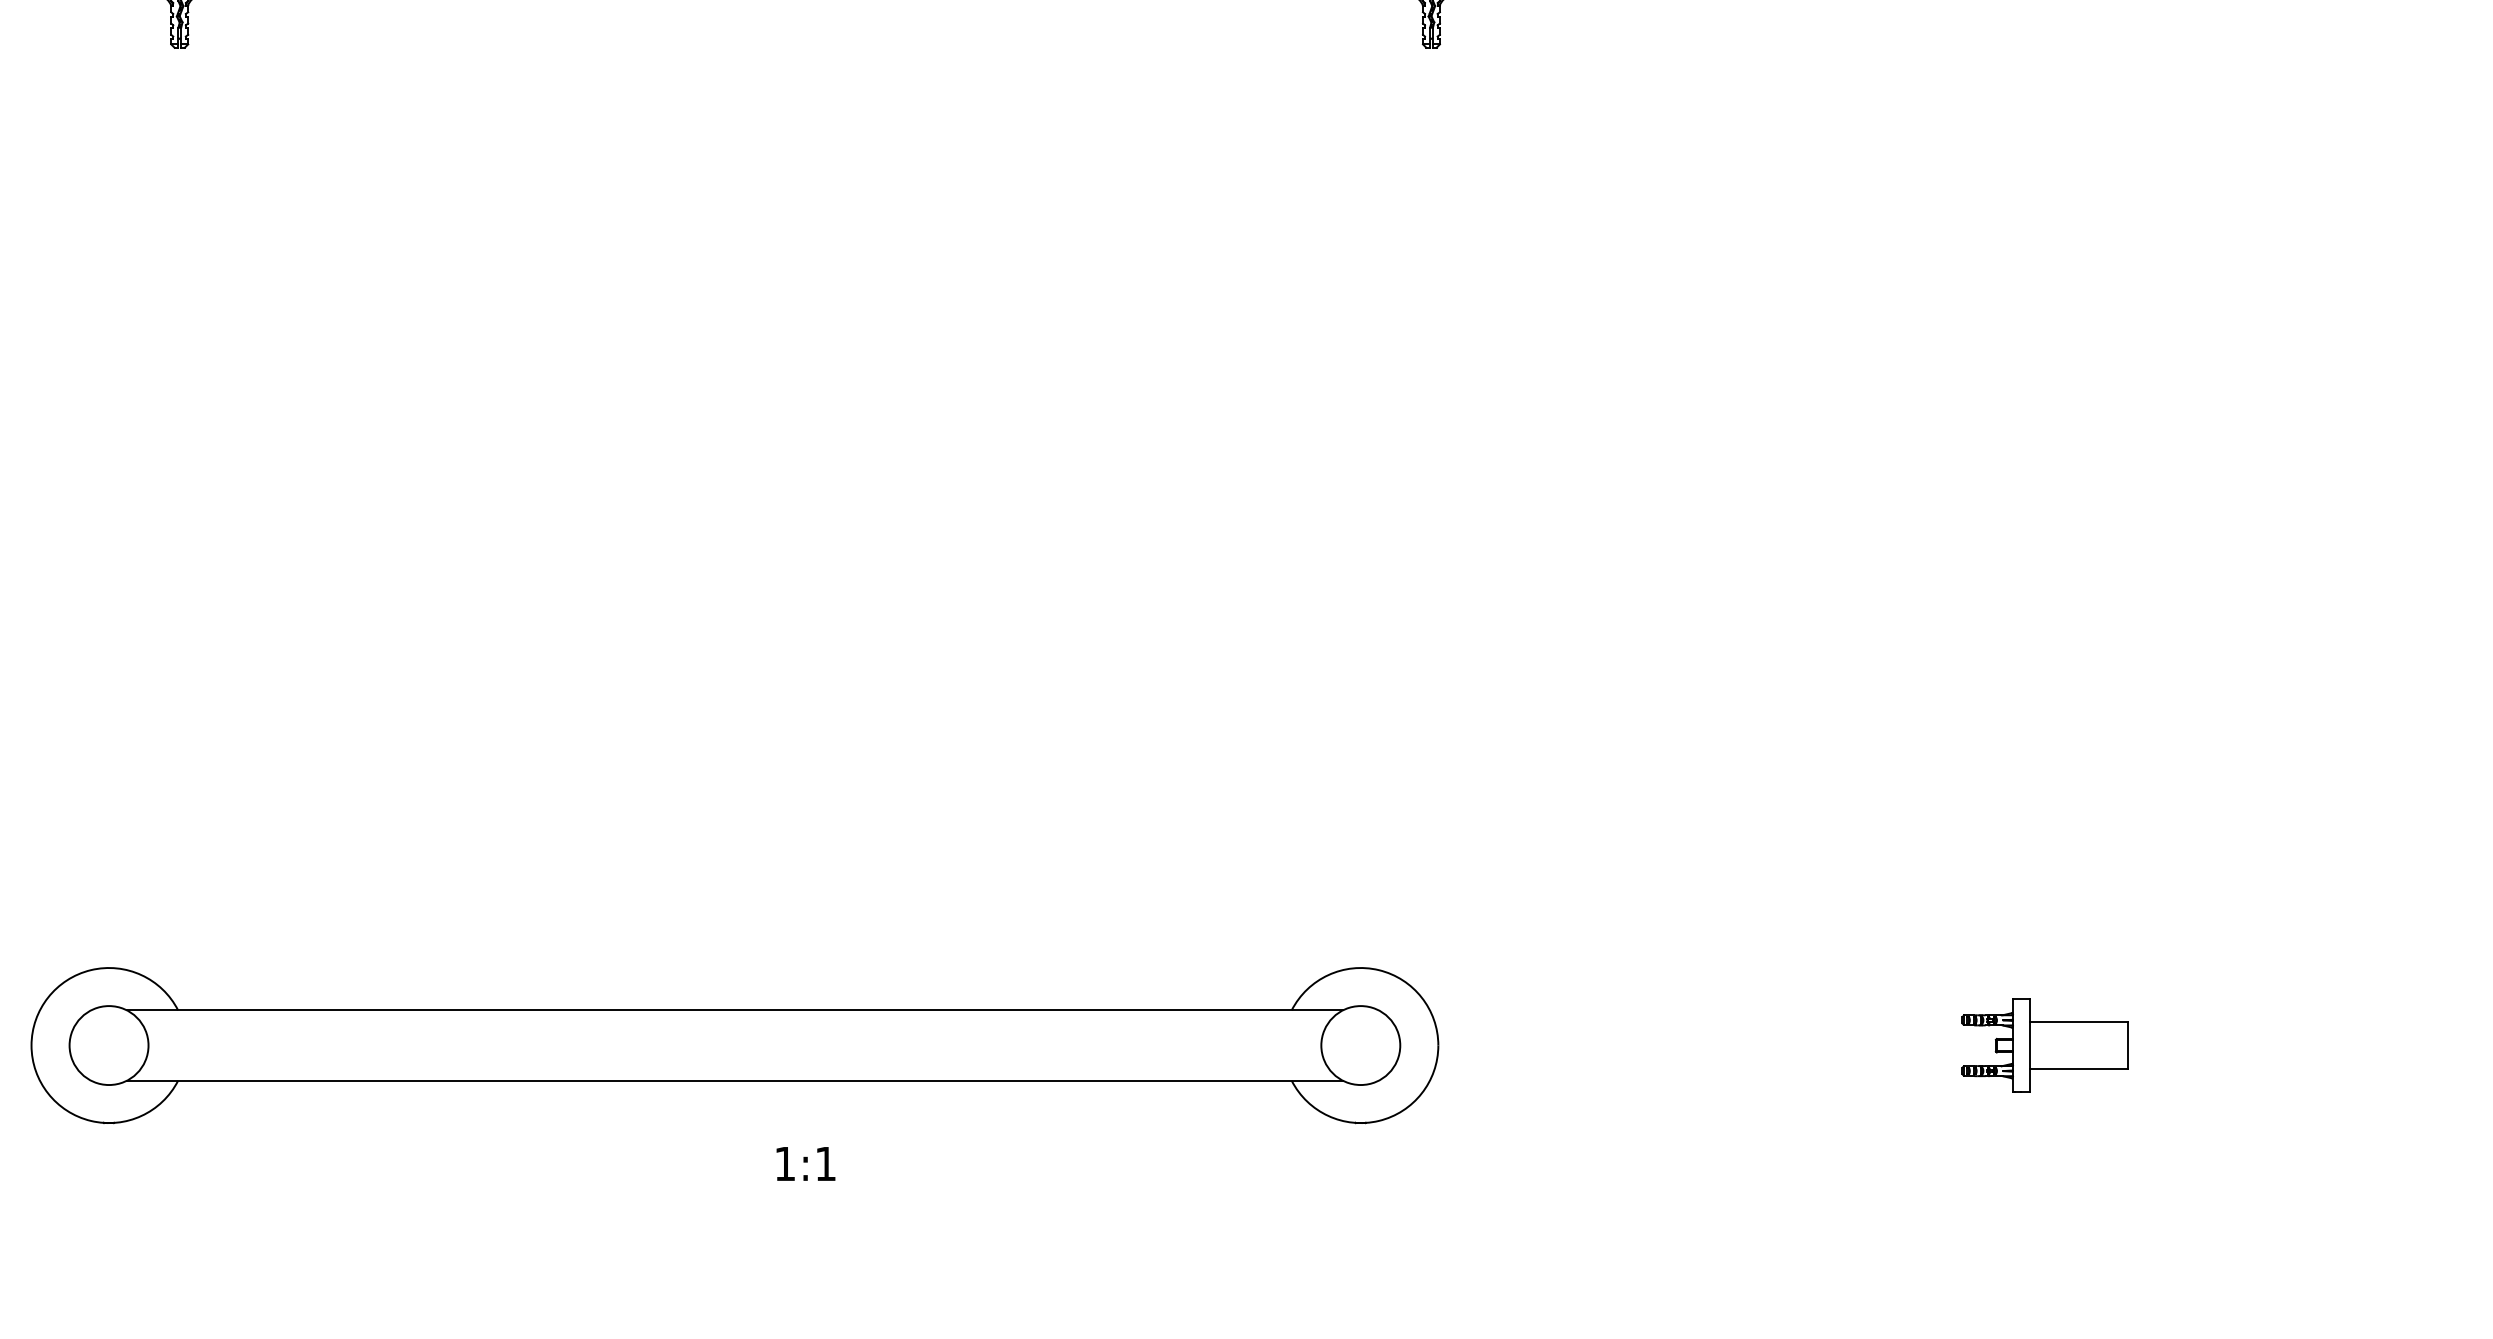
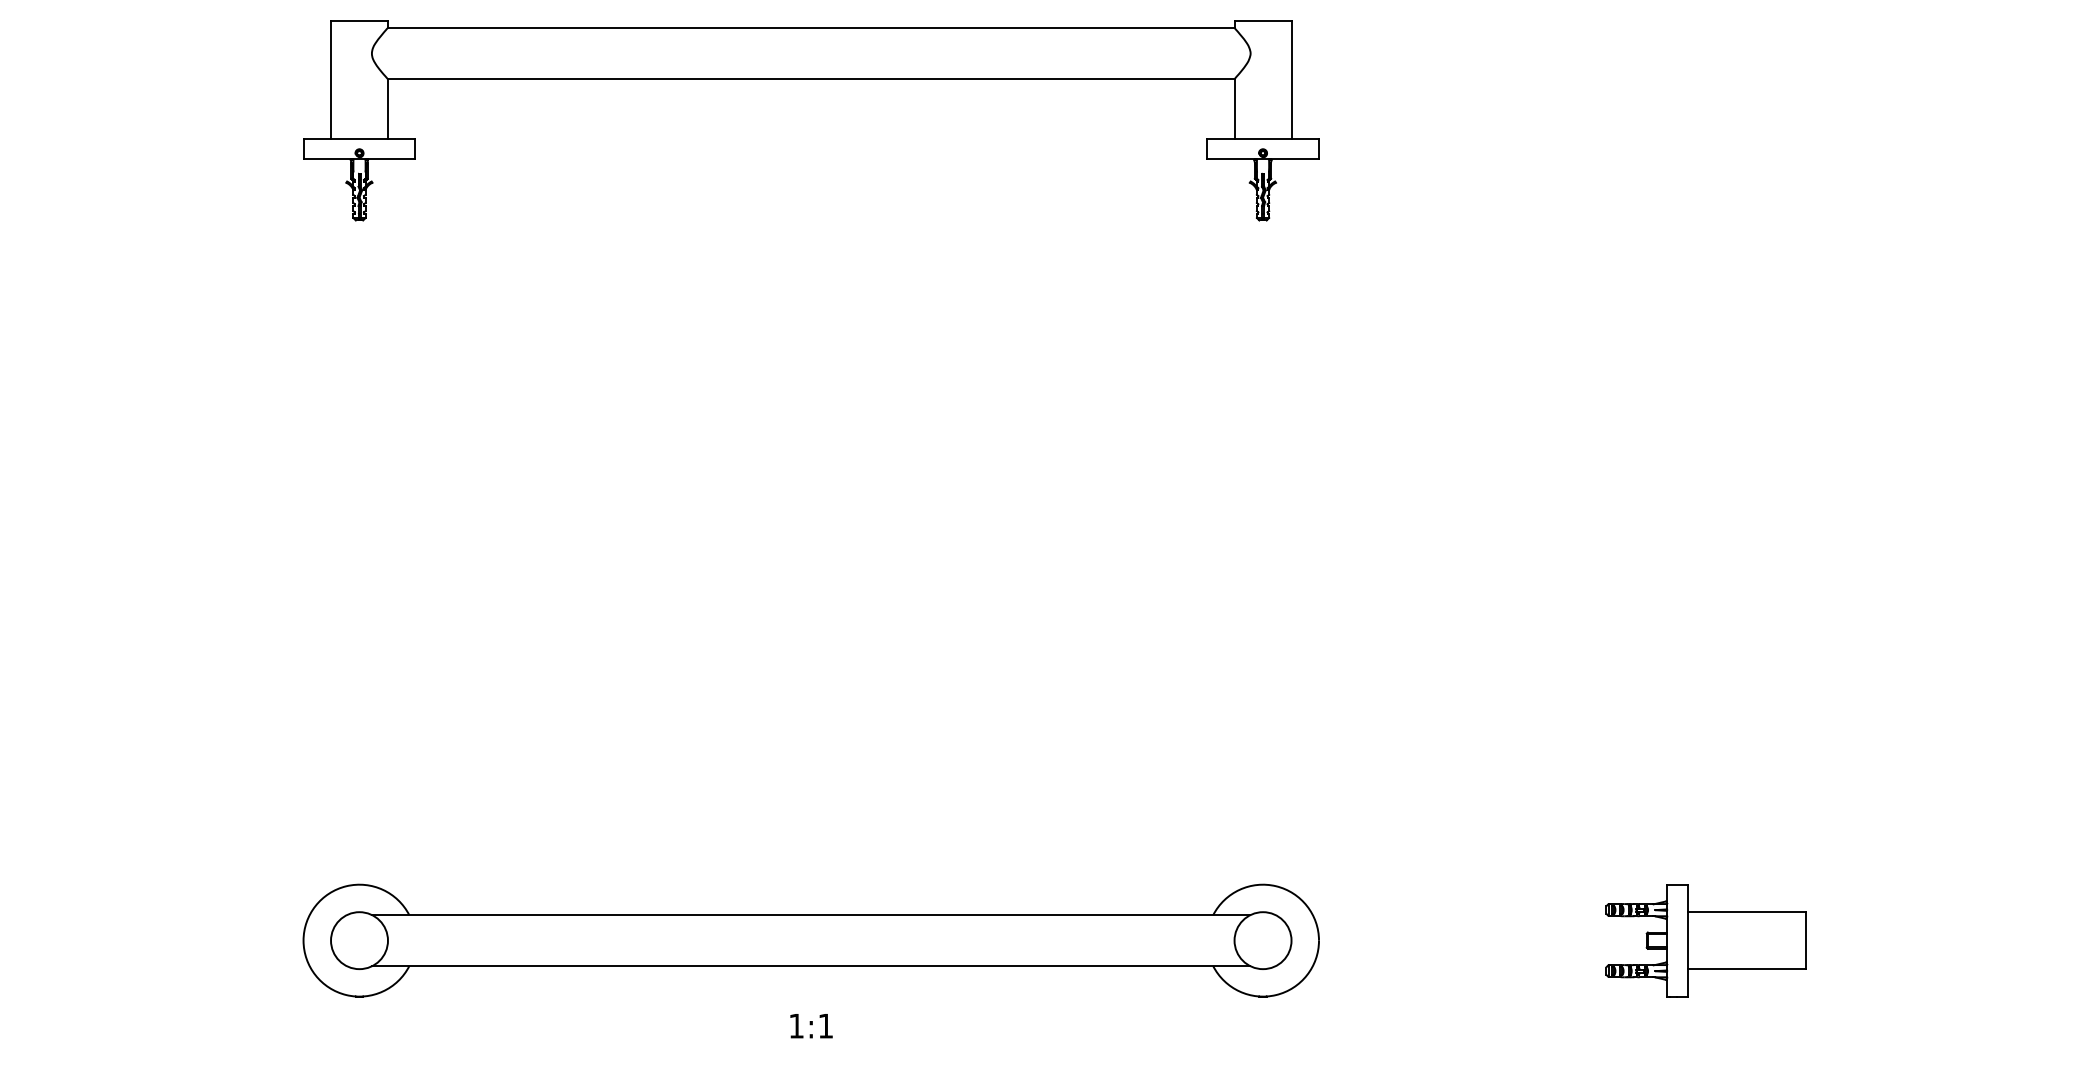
part: (733, 1045) -> (810, 940), moved
part: (2044, 1045) -> (1705, 940), size x1.67

